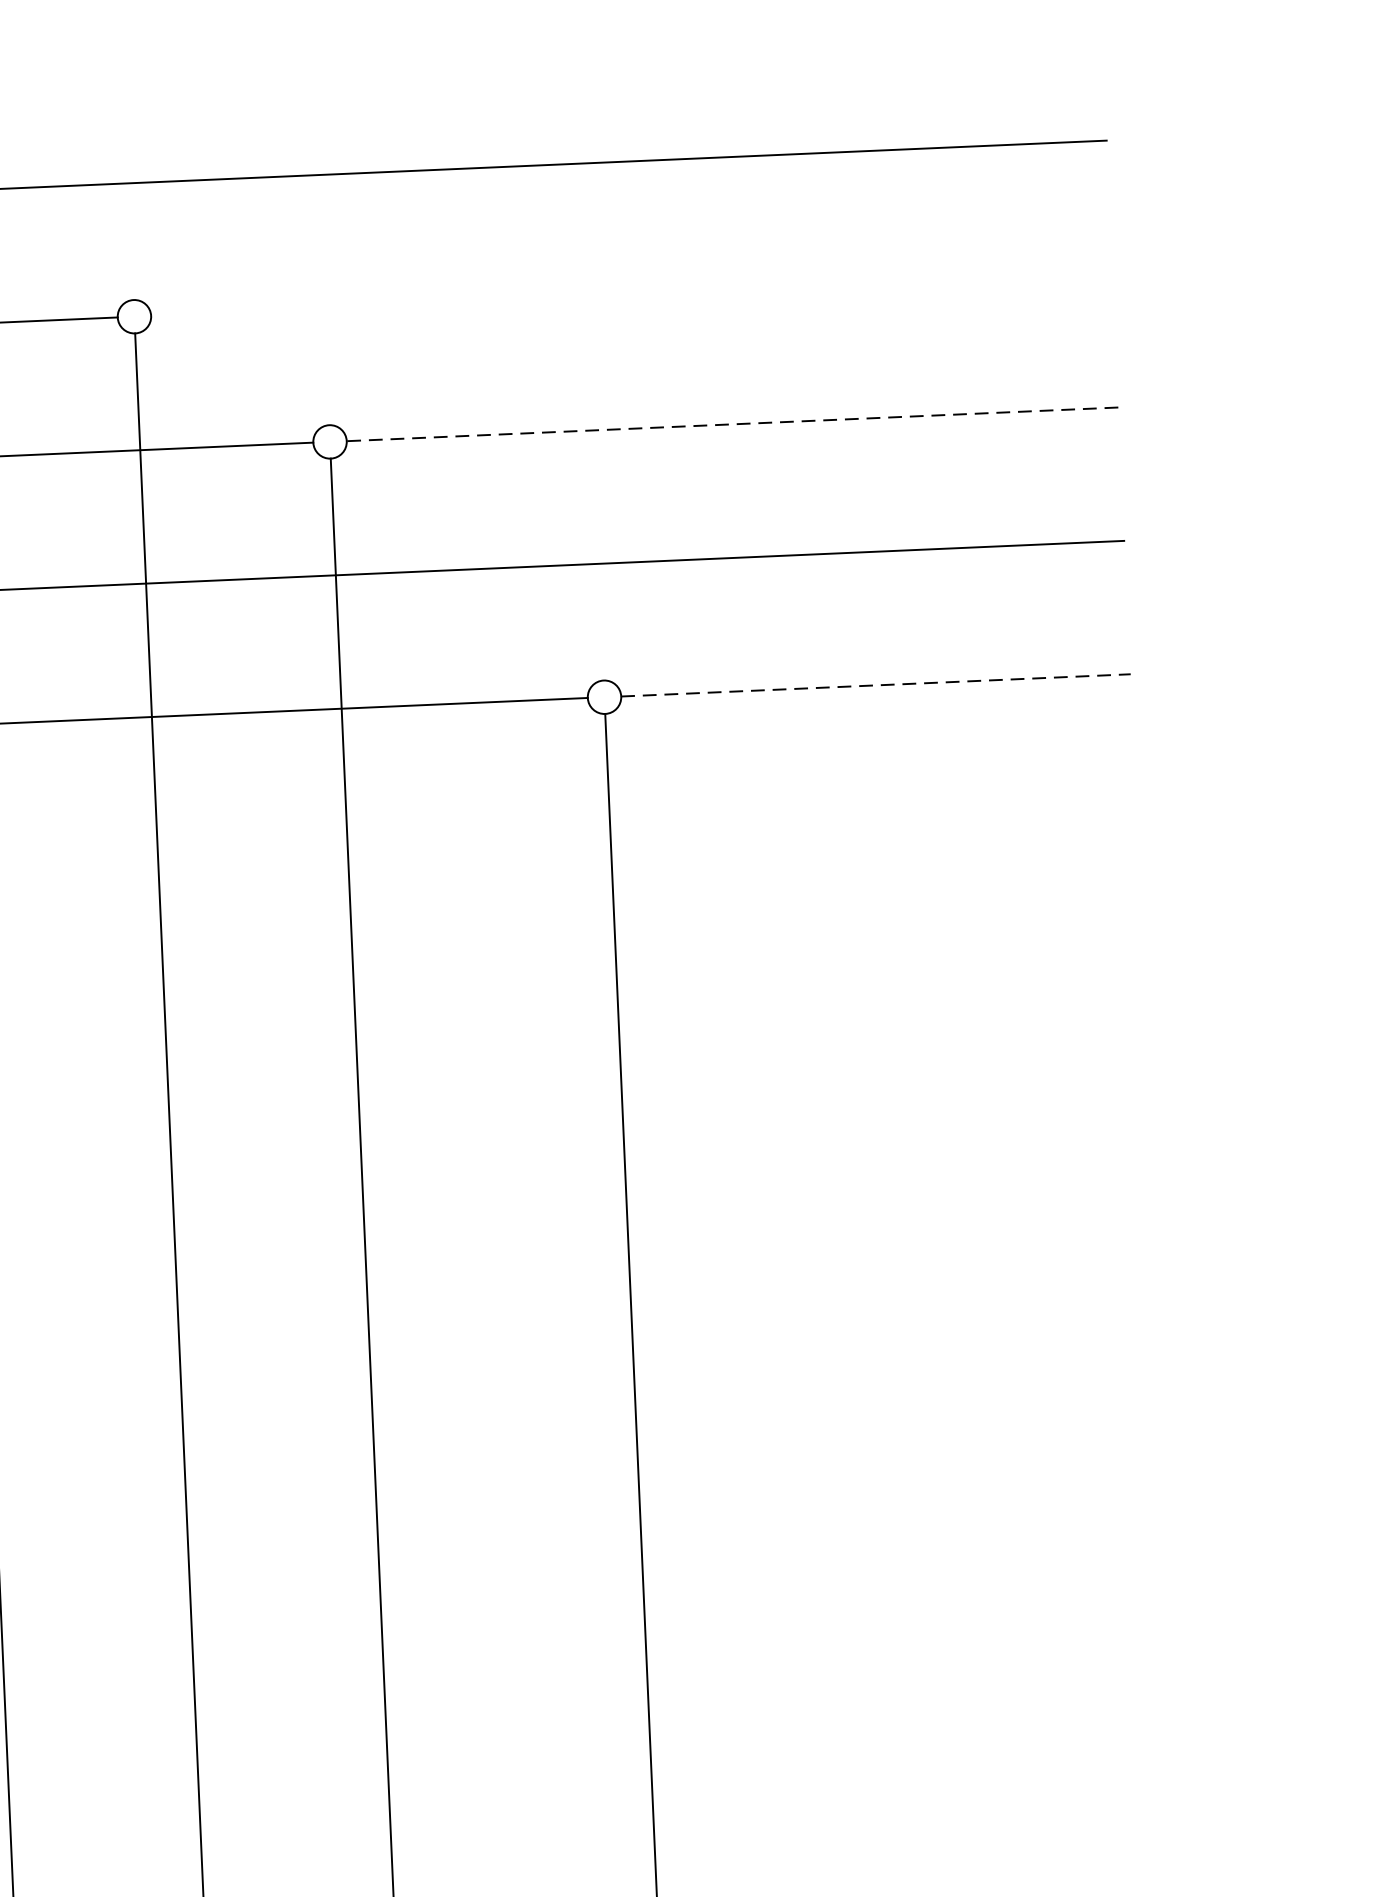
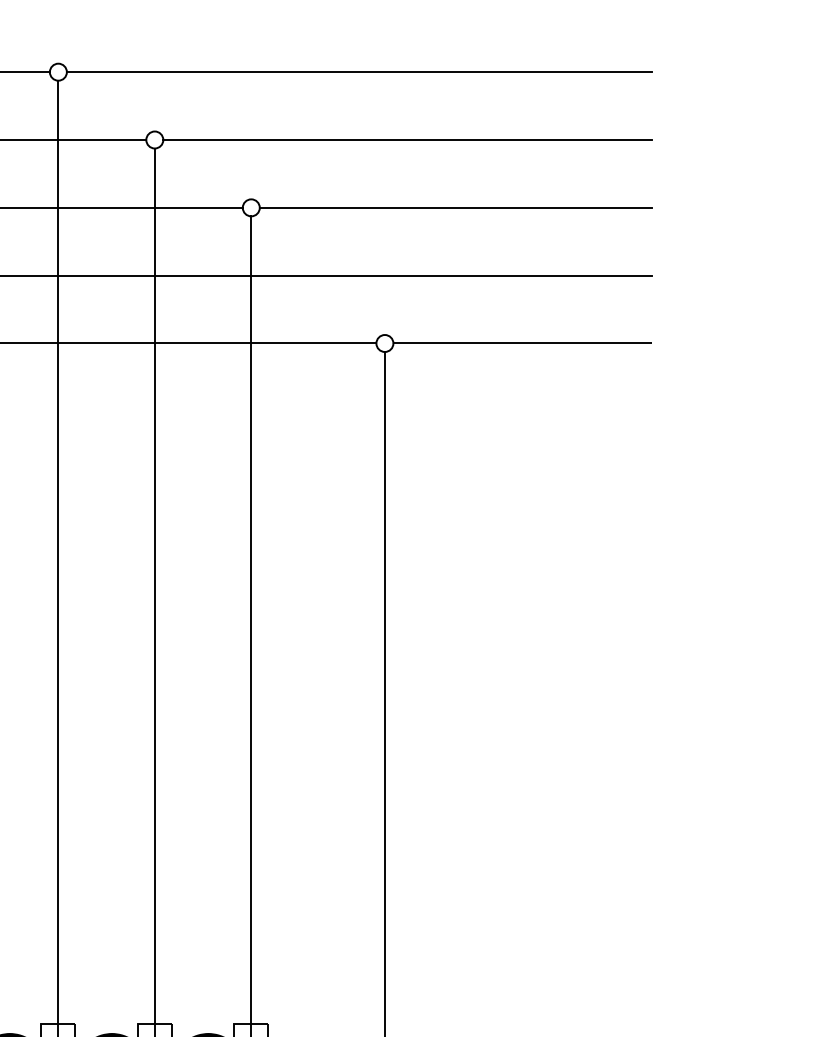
line: (631, 296) -> (407, 140), added
line: (731, 423) -> (455, 207), dashed -> solid
line: (875, 685) -> (522, 343), dashed -> solid

